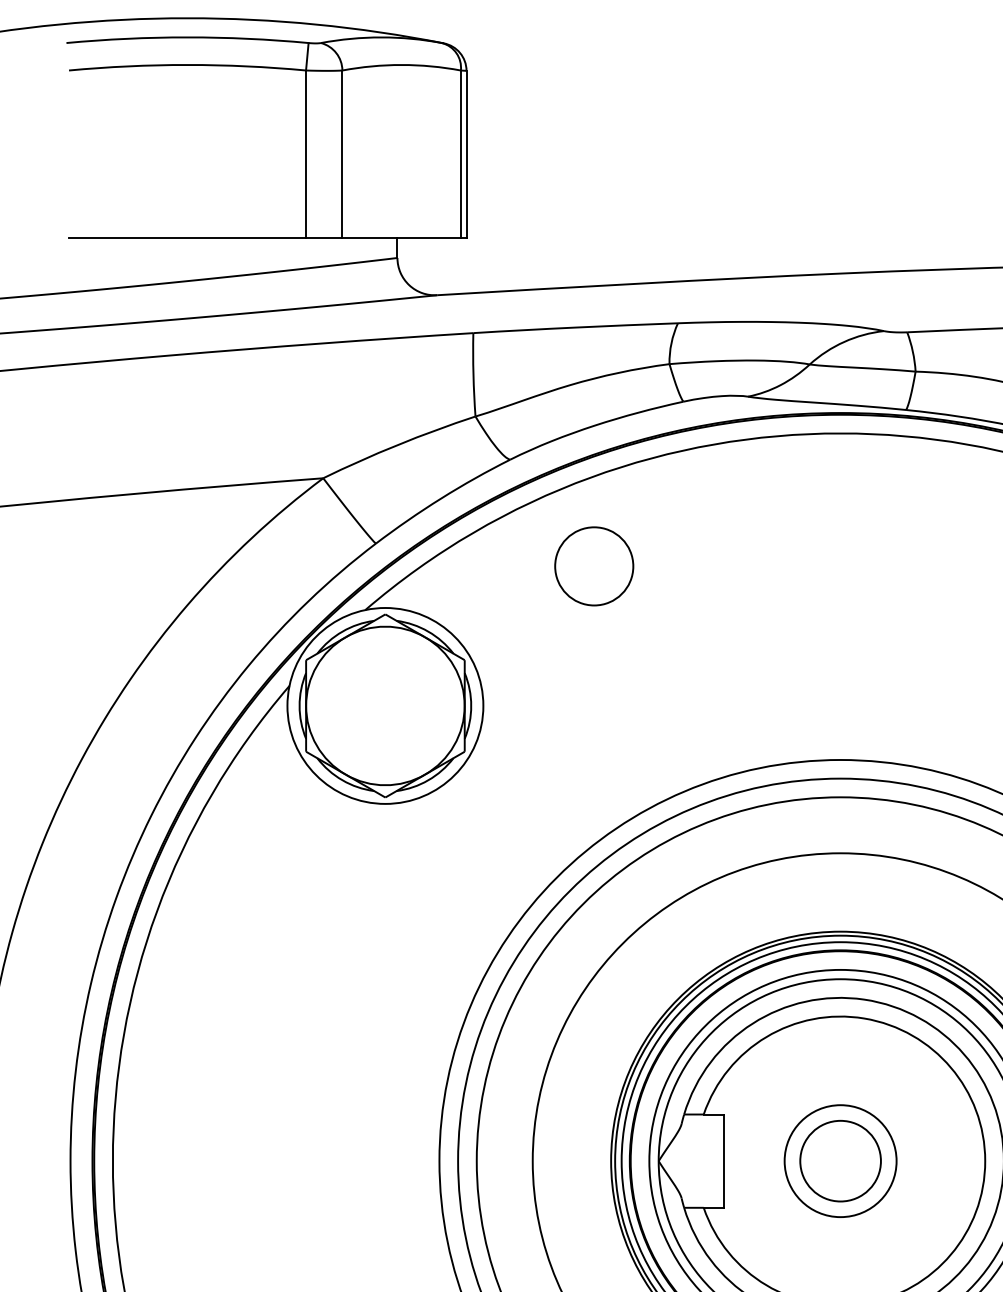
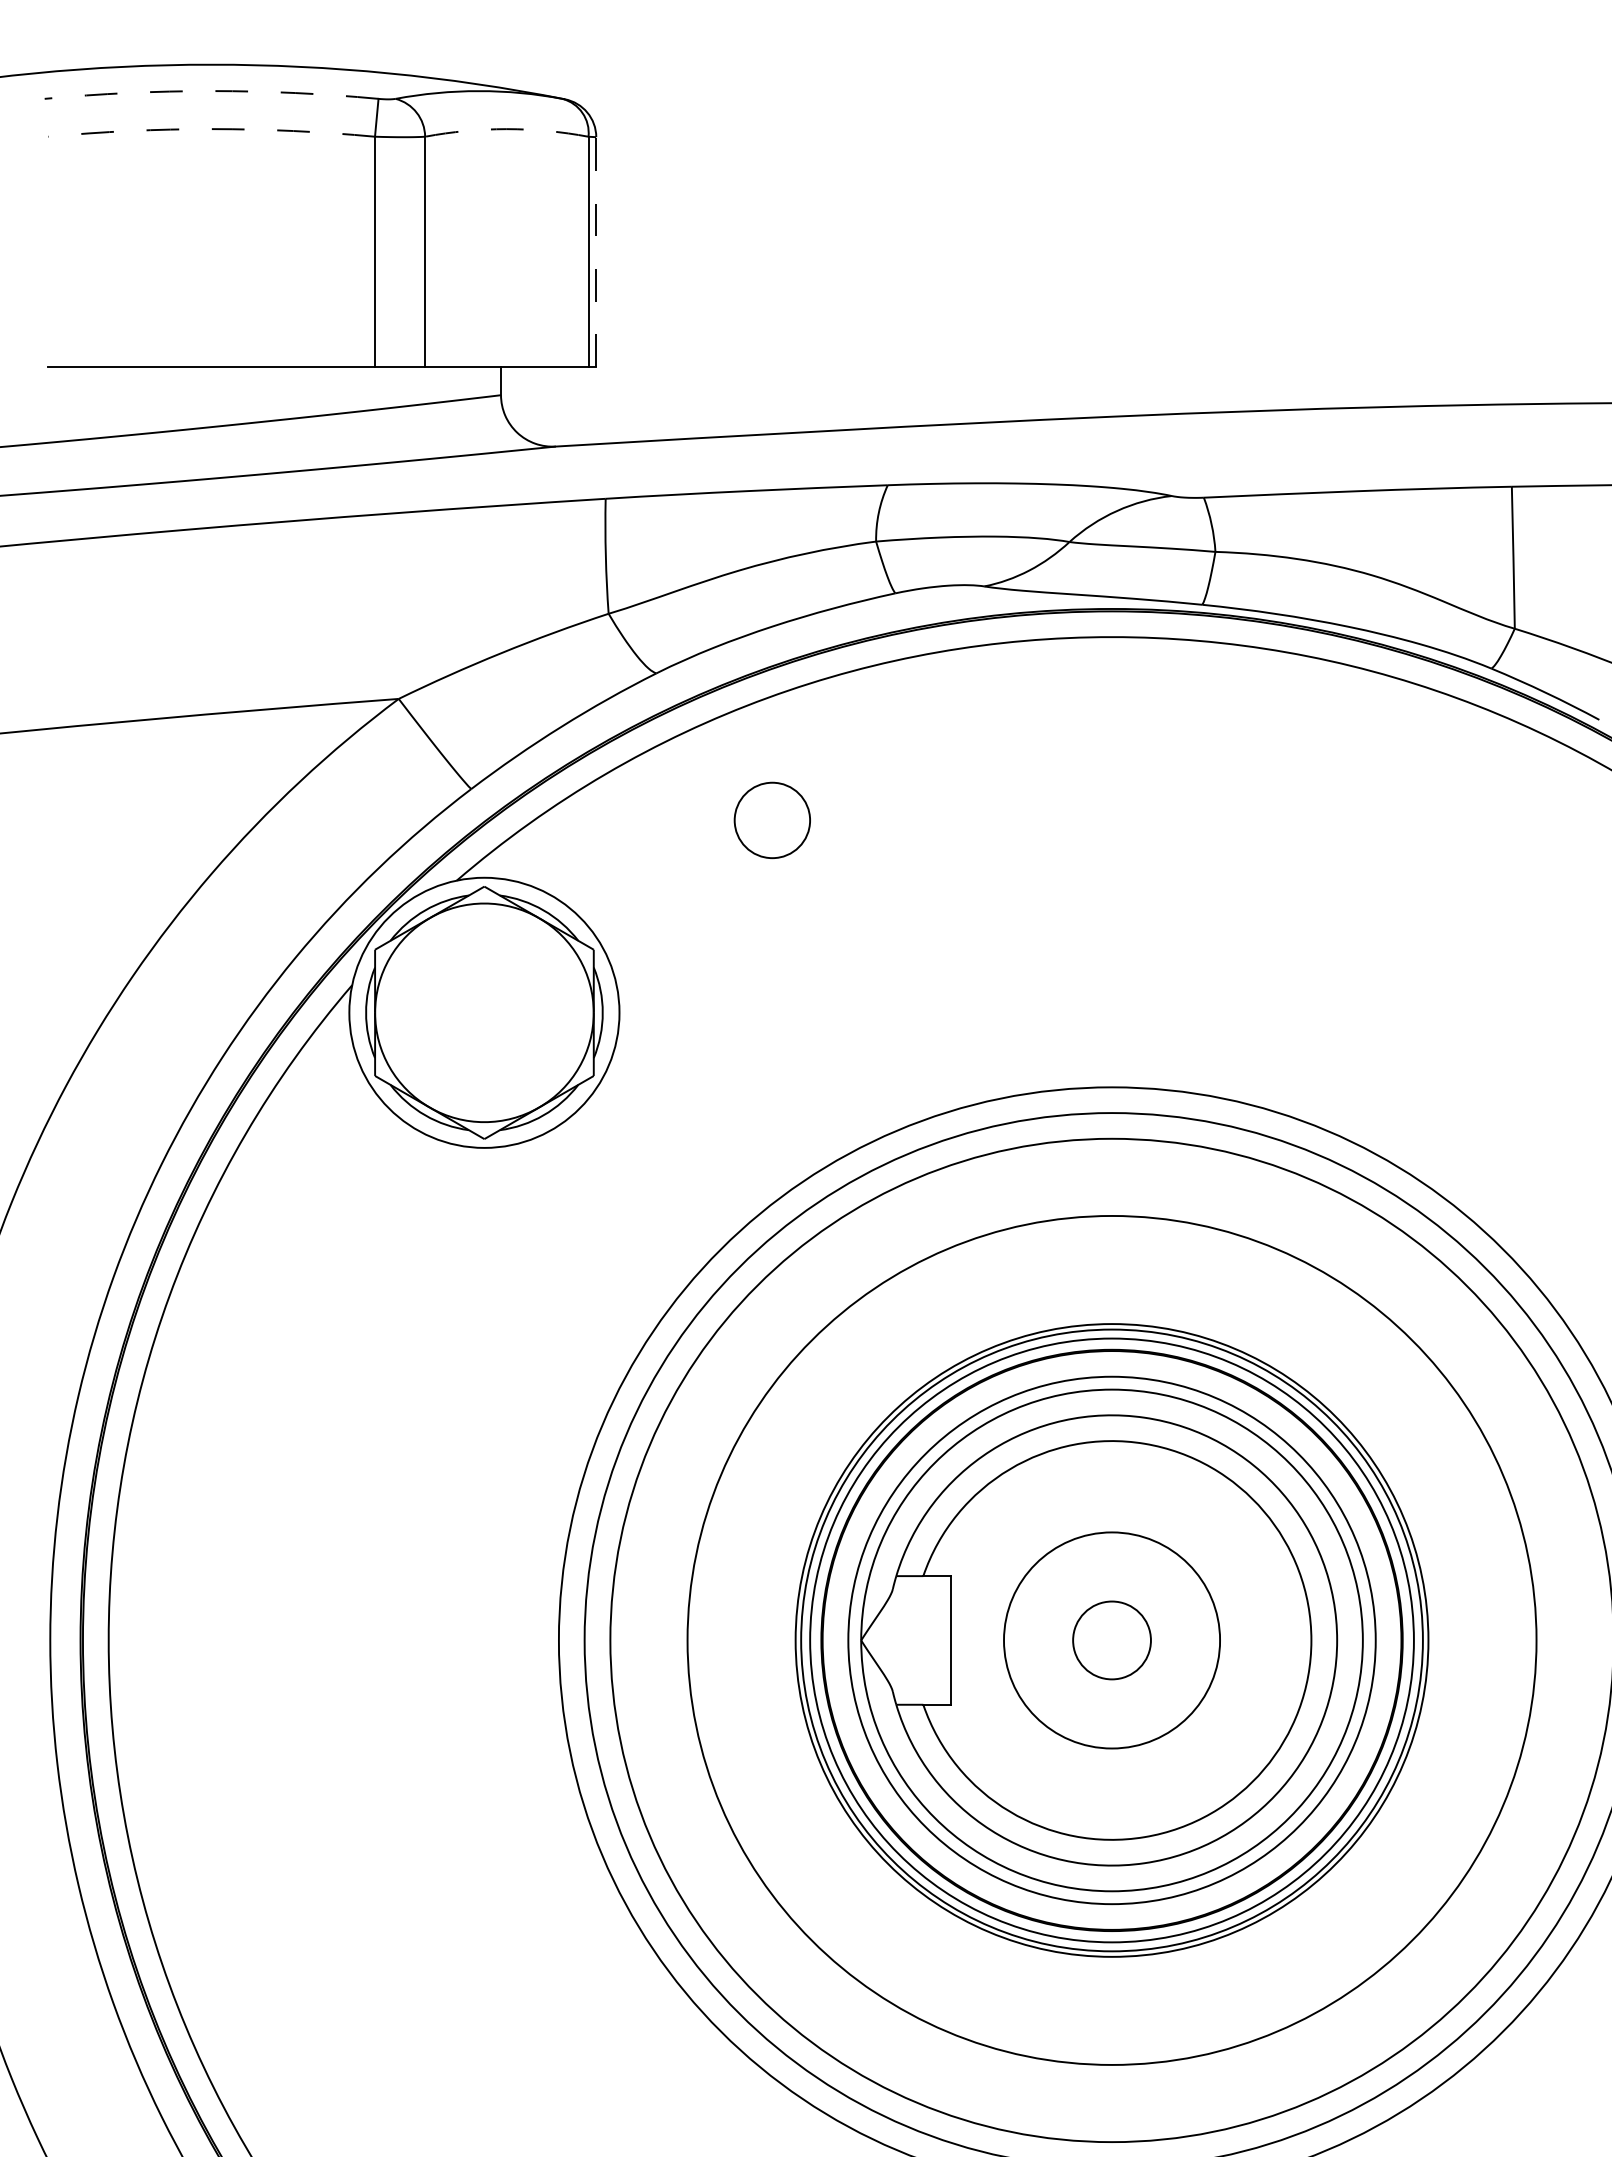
arc: (187, 37) -> (211, 91), solid -> dashed
arc: (187, 65) -> (211, 129), solid -> dashed
arc: (401, 65) -> (506, 129), solid -> dashed
line: (466, 154) -> (596, 252), solid -> dashed
circle: (594, 566) -> (772, 820), size x0.7
circle: (840, 1161) -> (1111, 1640), size x0.7
circle: (840, 1161) -> (1111, 1640), size x1.4

